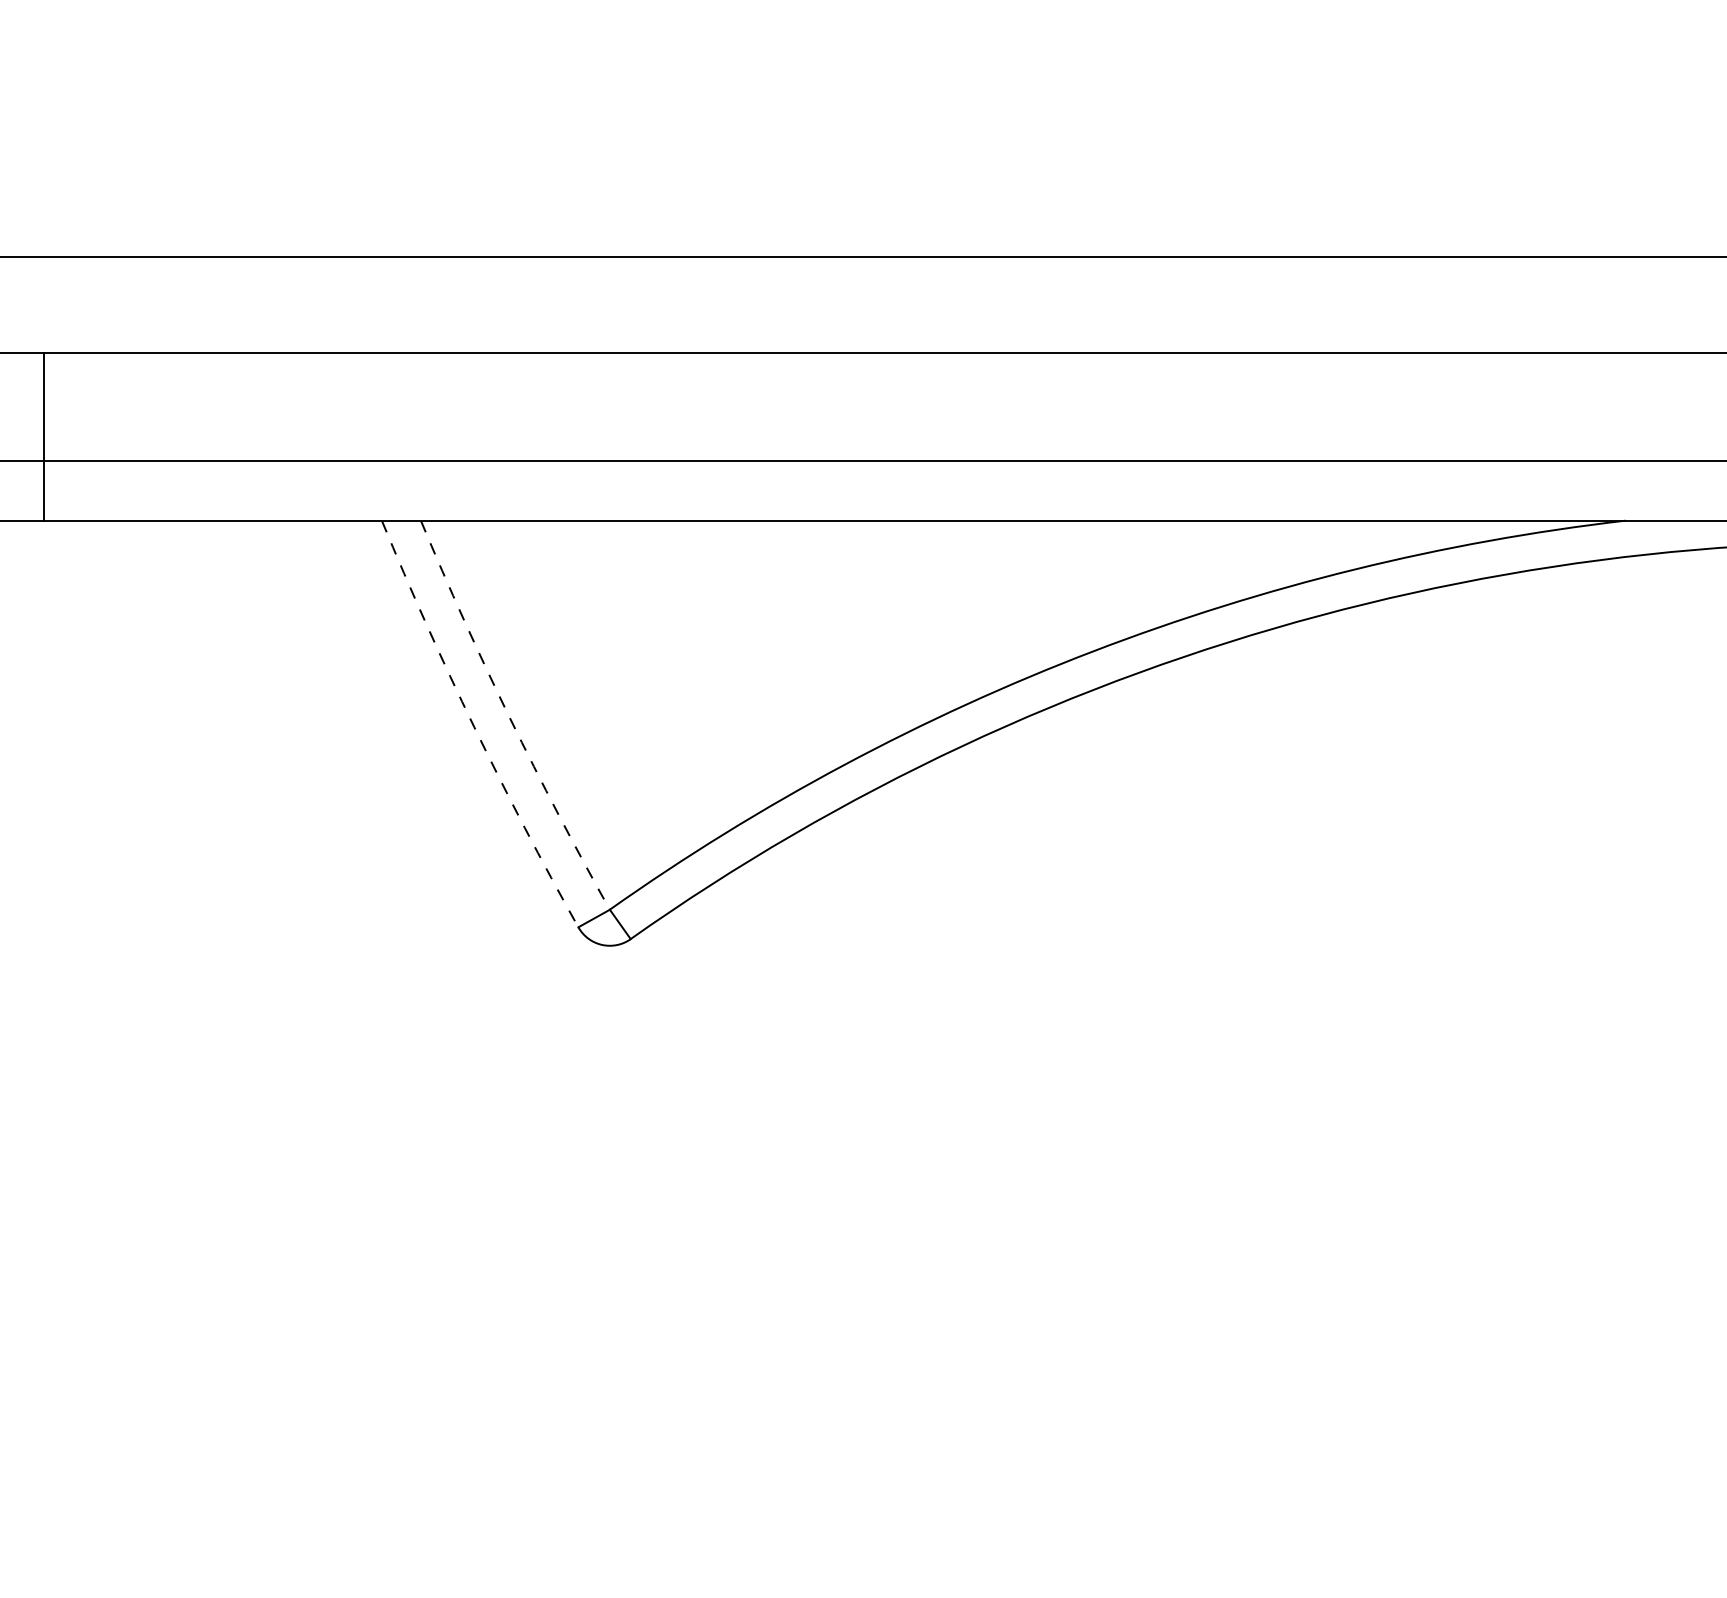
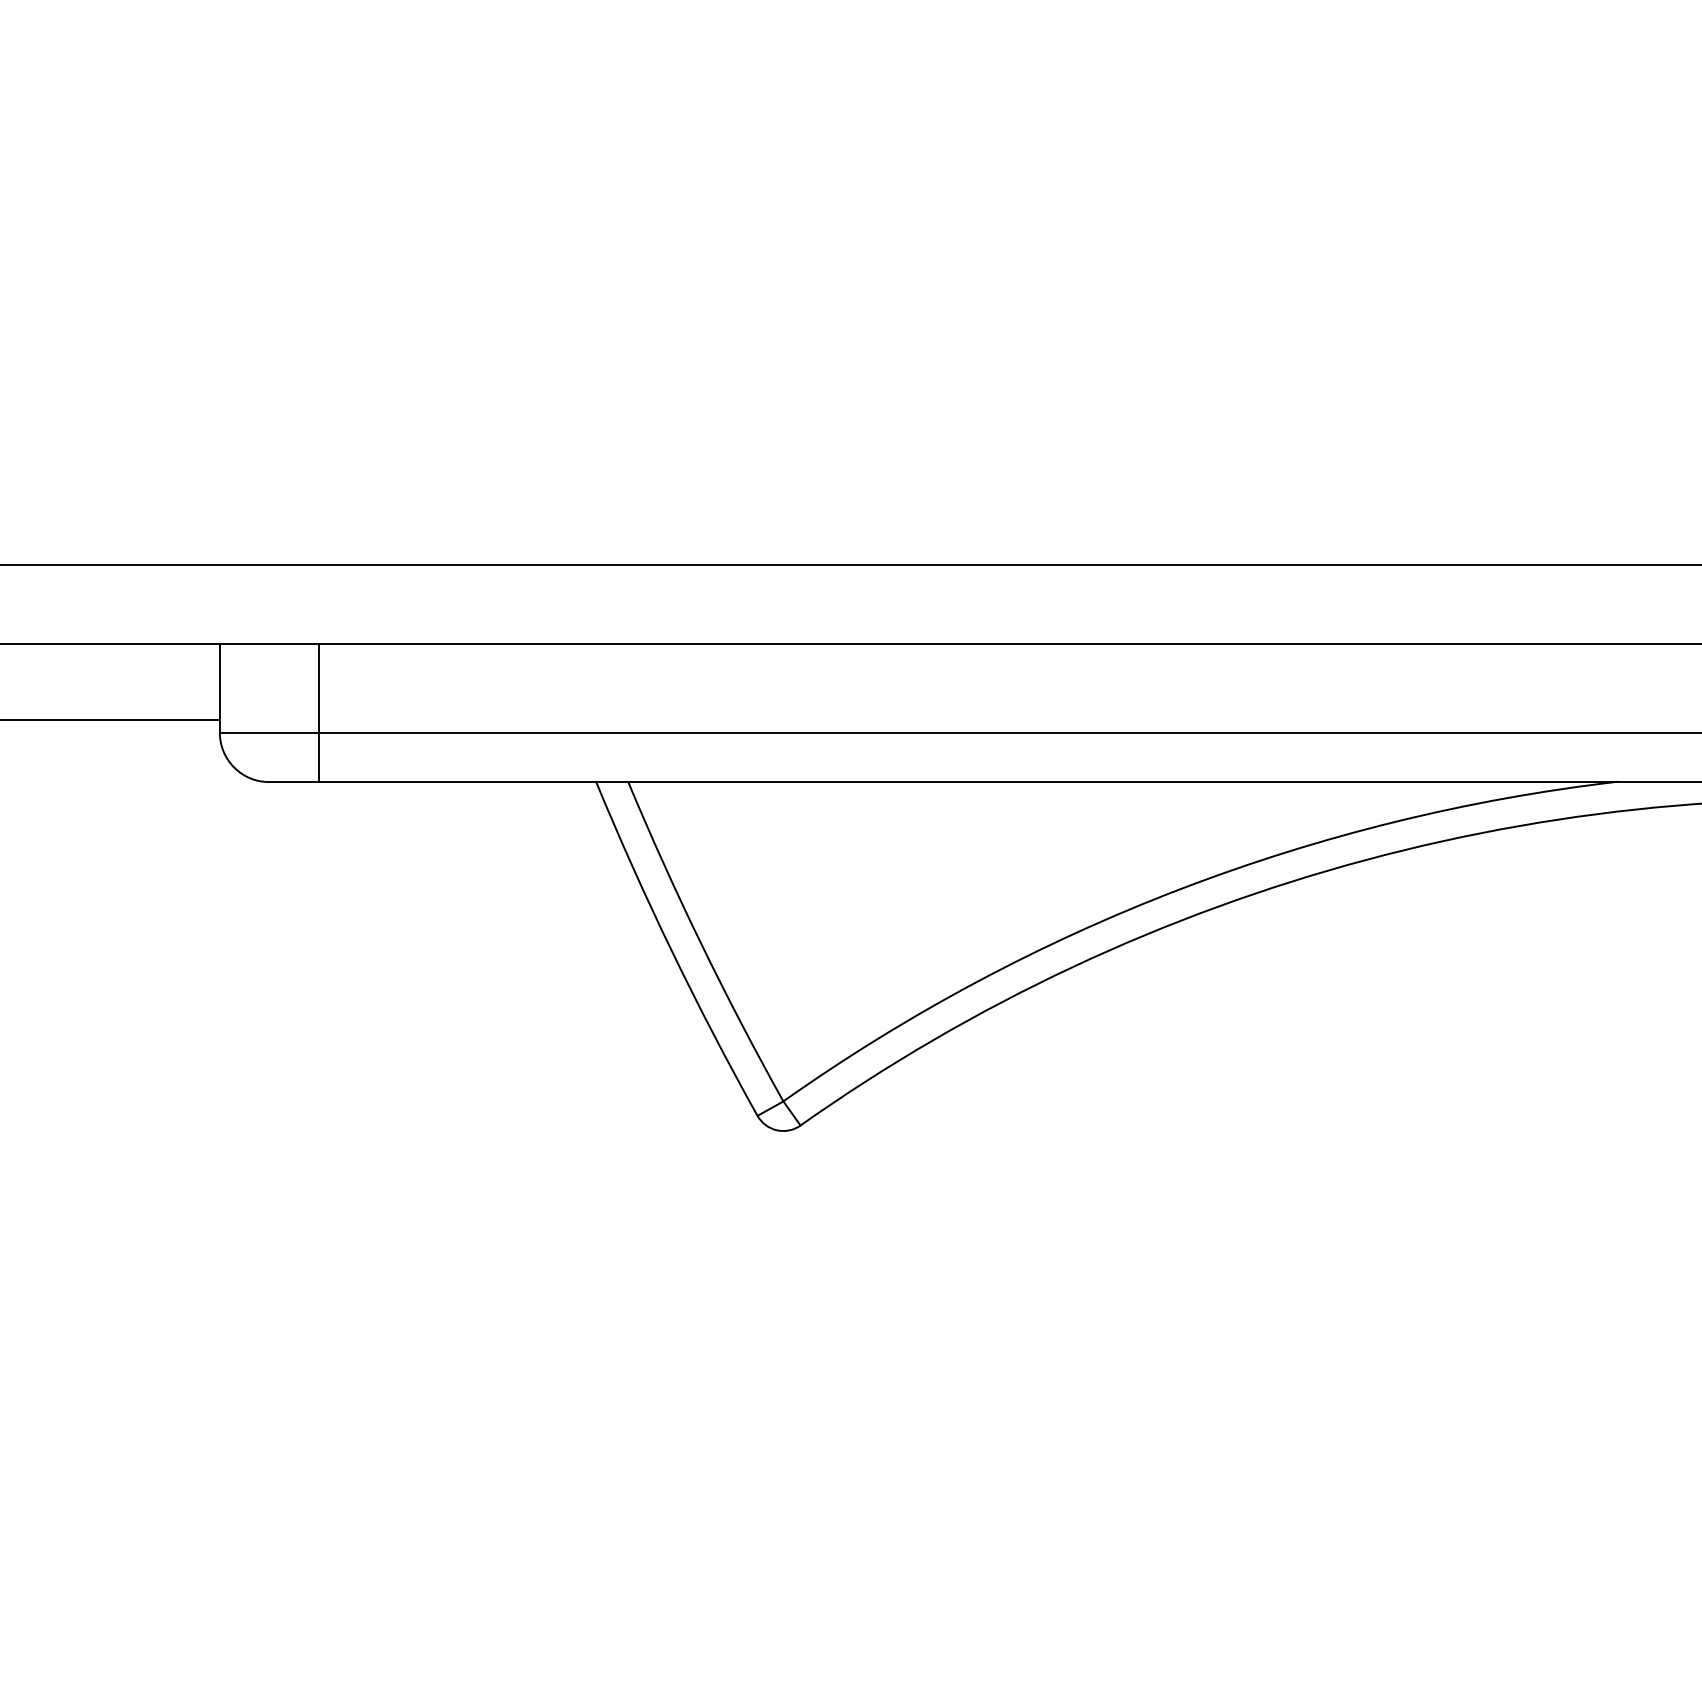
arc: (510, 717) -> (701, 943), dashed -> solid
arc: (473, 727) -> (671, 951), dashed -> solid

